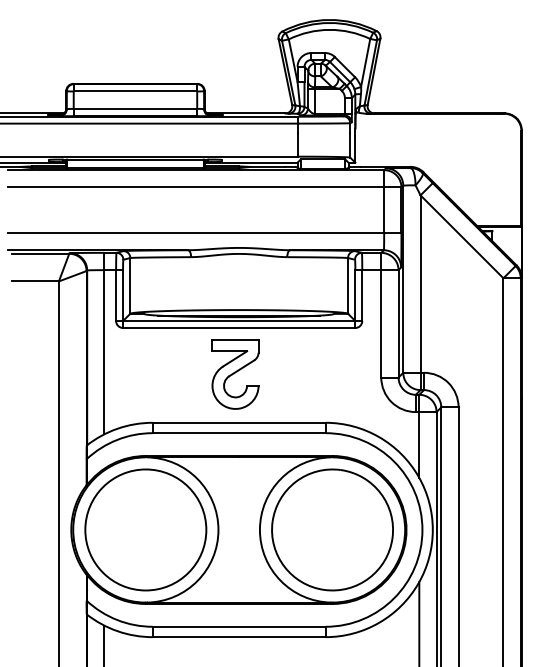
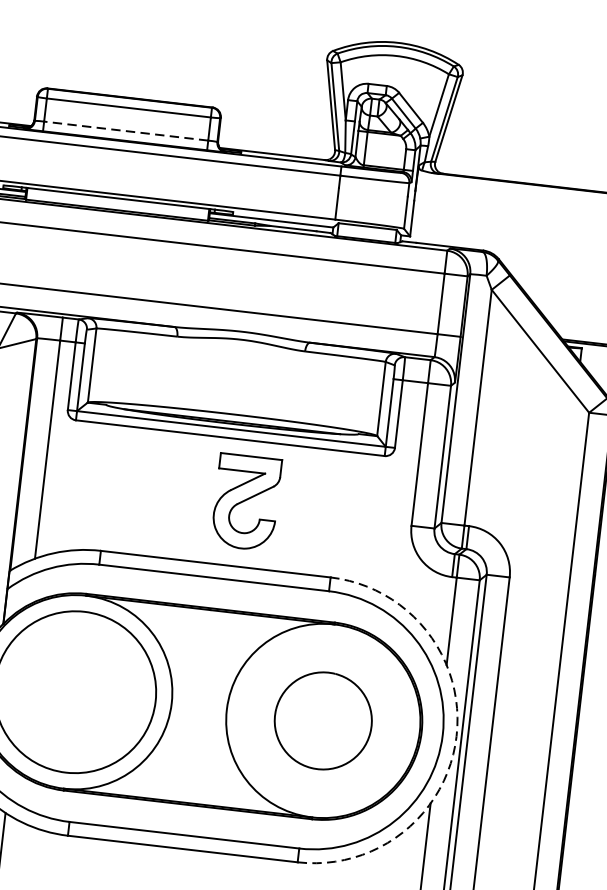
line: (135, 108) -> (126, 130), solid -> dashed
part: (235, 374) -> (246, 502), moved
part: (332, 529) -> (323, 720), size x0.6
arc: (432, 529) -> (456, 735), solid -> dashed

